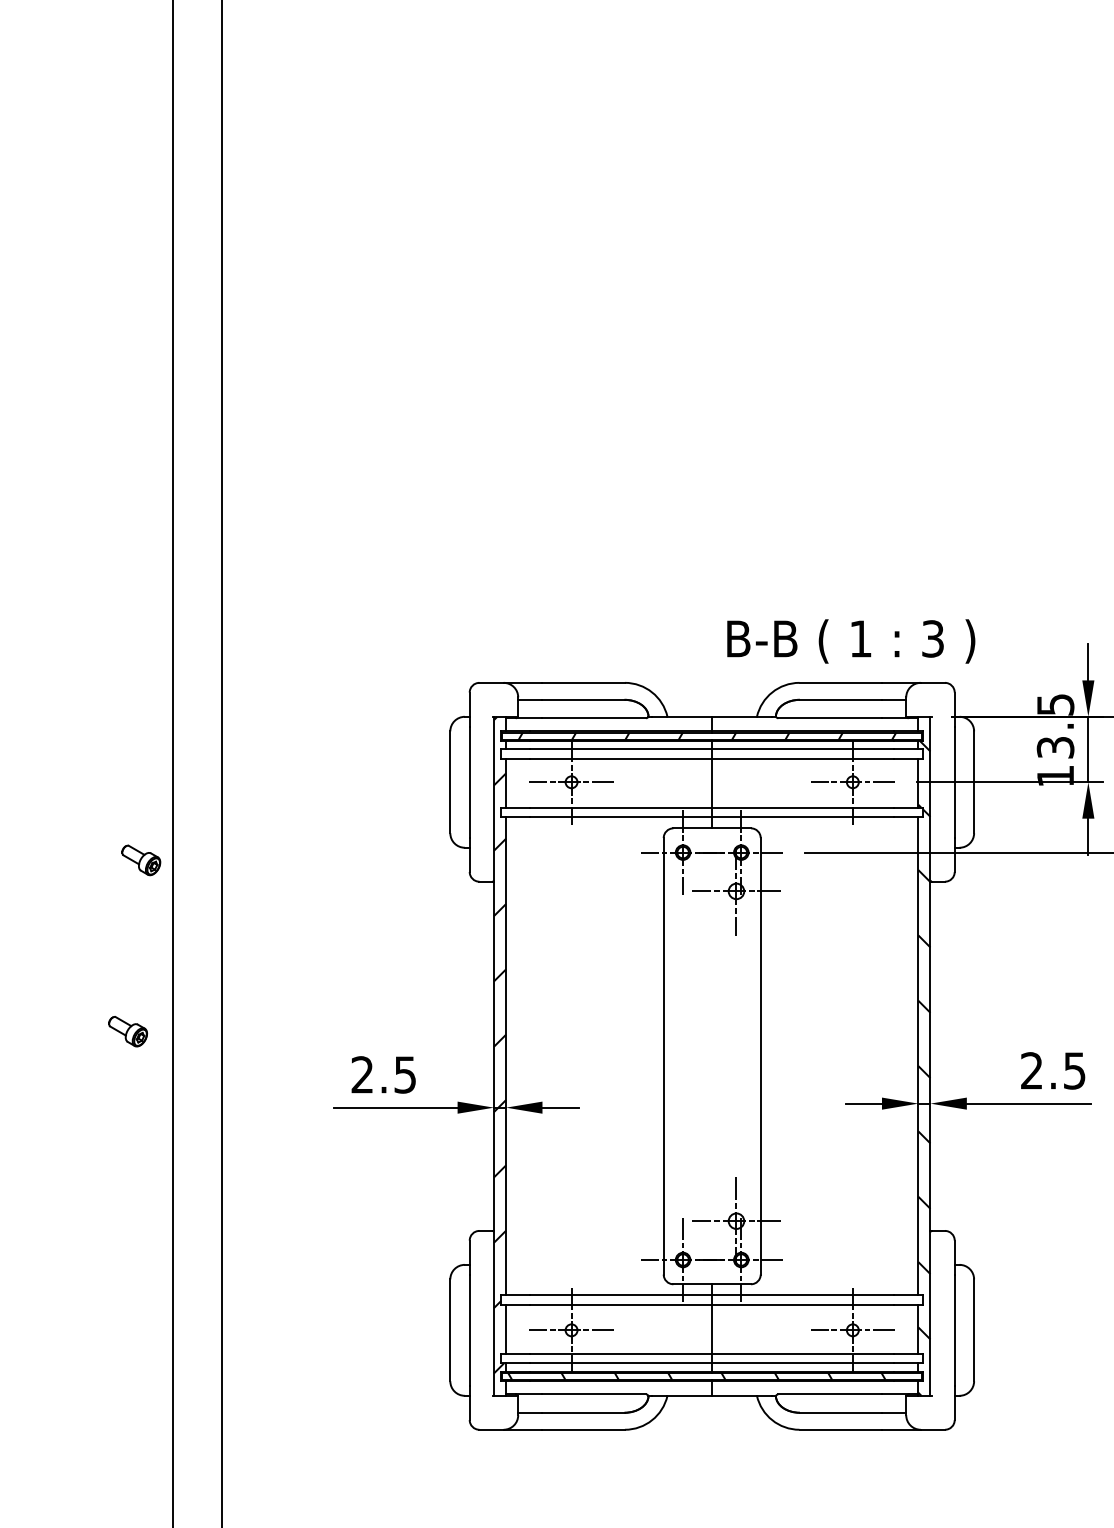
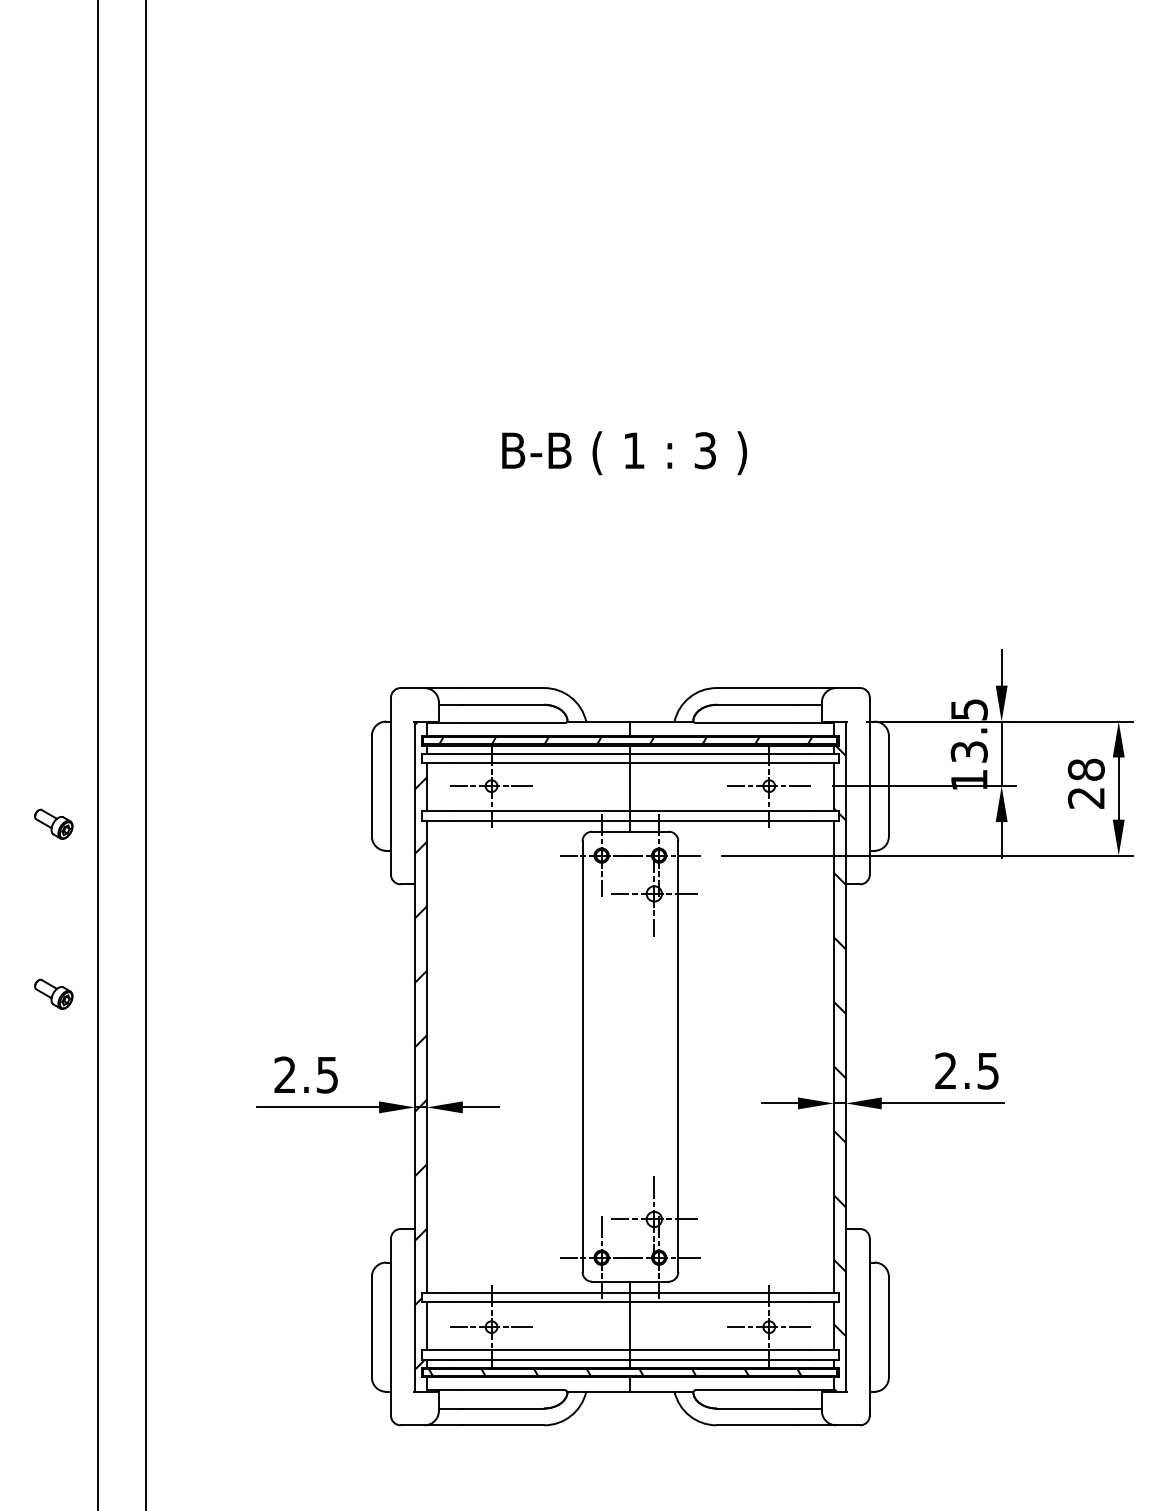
text: (851, 641) -> (624, 453), moved
part: (140, 859) -> (53, 823), moved
part: (127, 1030) -> (53, 993), moved

